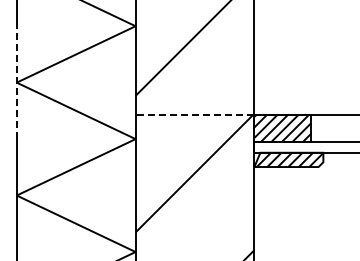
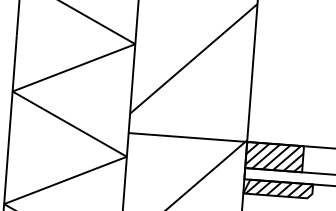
line: (16, 82) -> (12, 91), dashed -> solid
line: (194, 115) -> (187, 137), dashed -> solid

